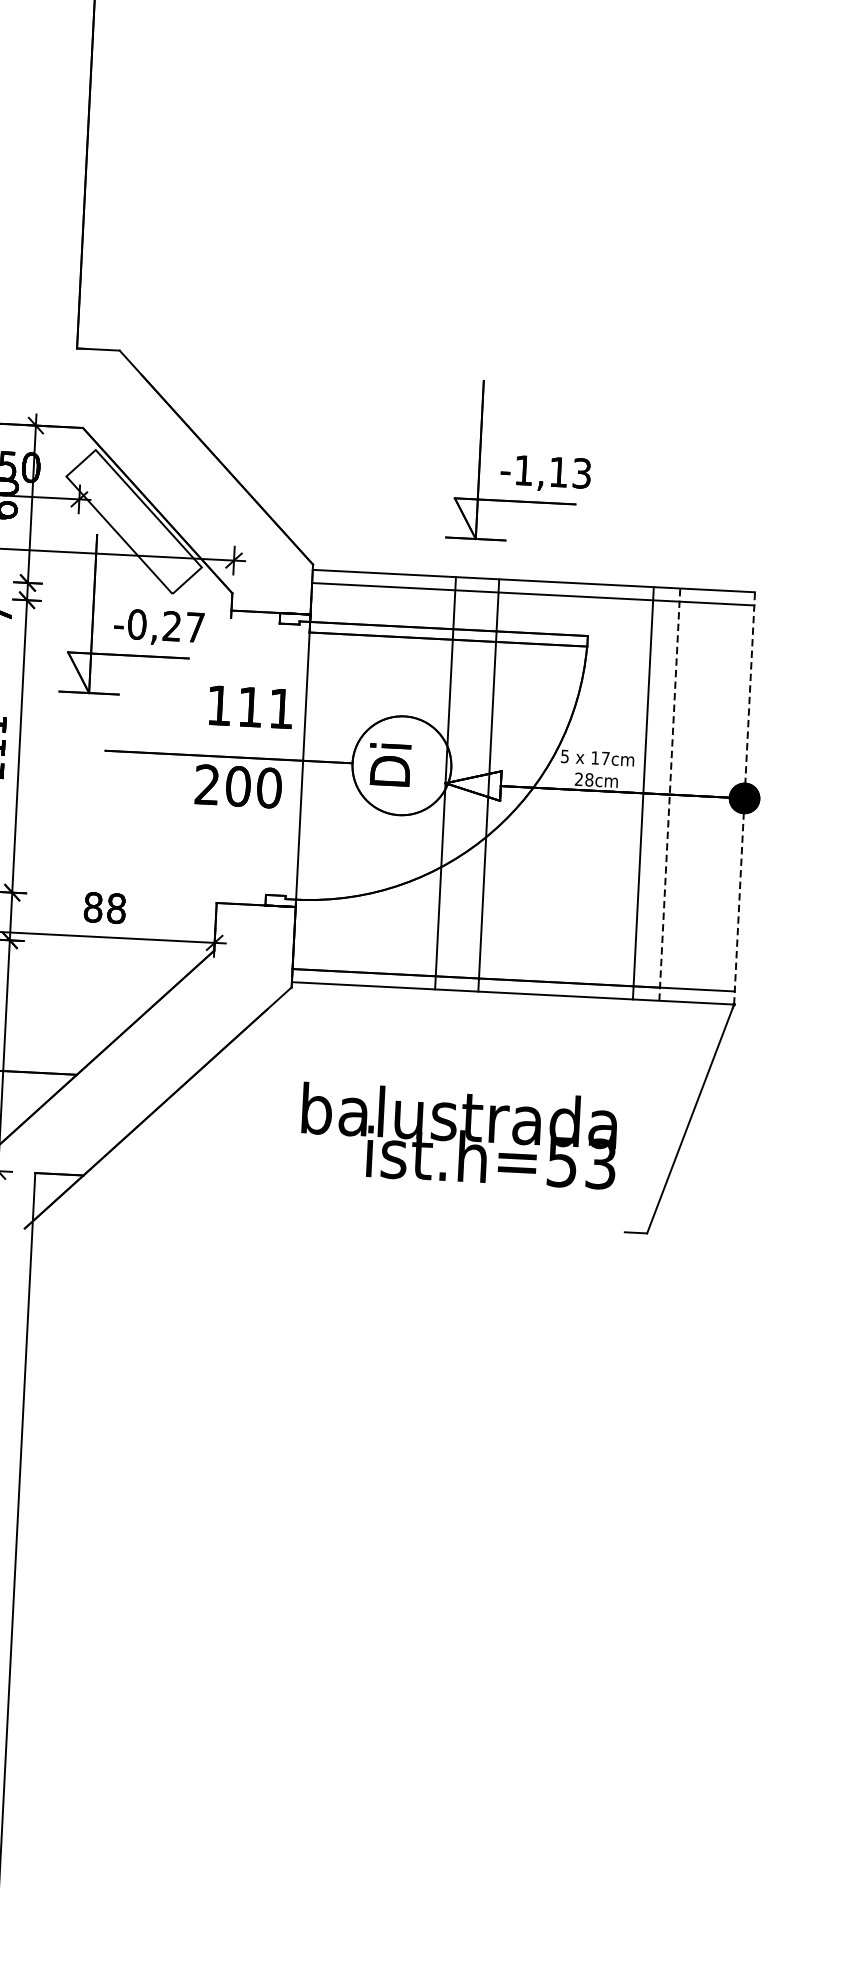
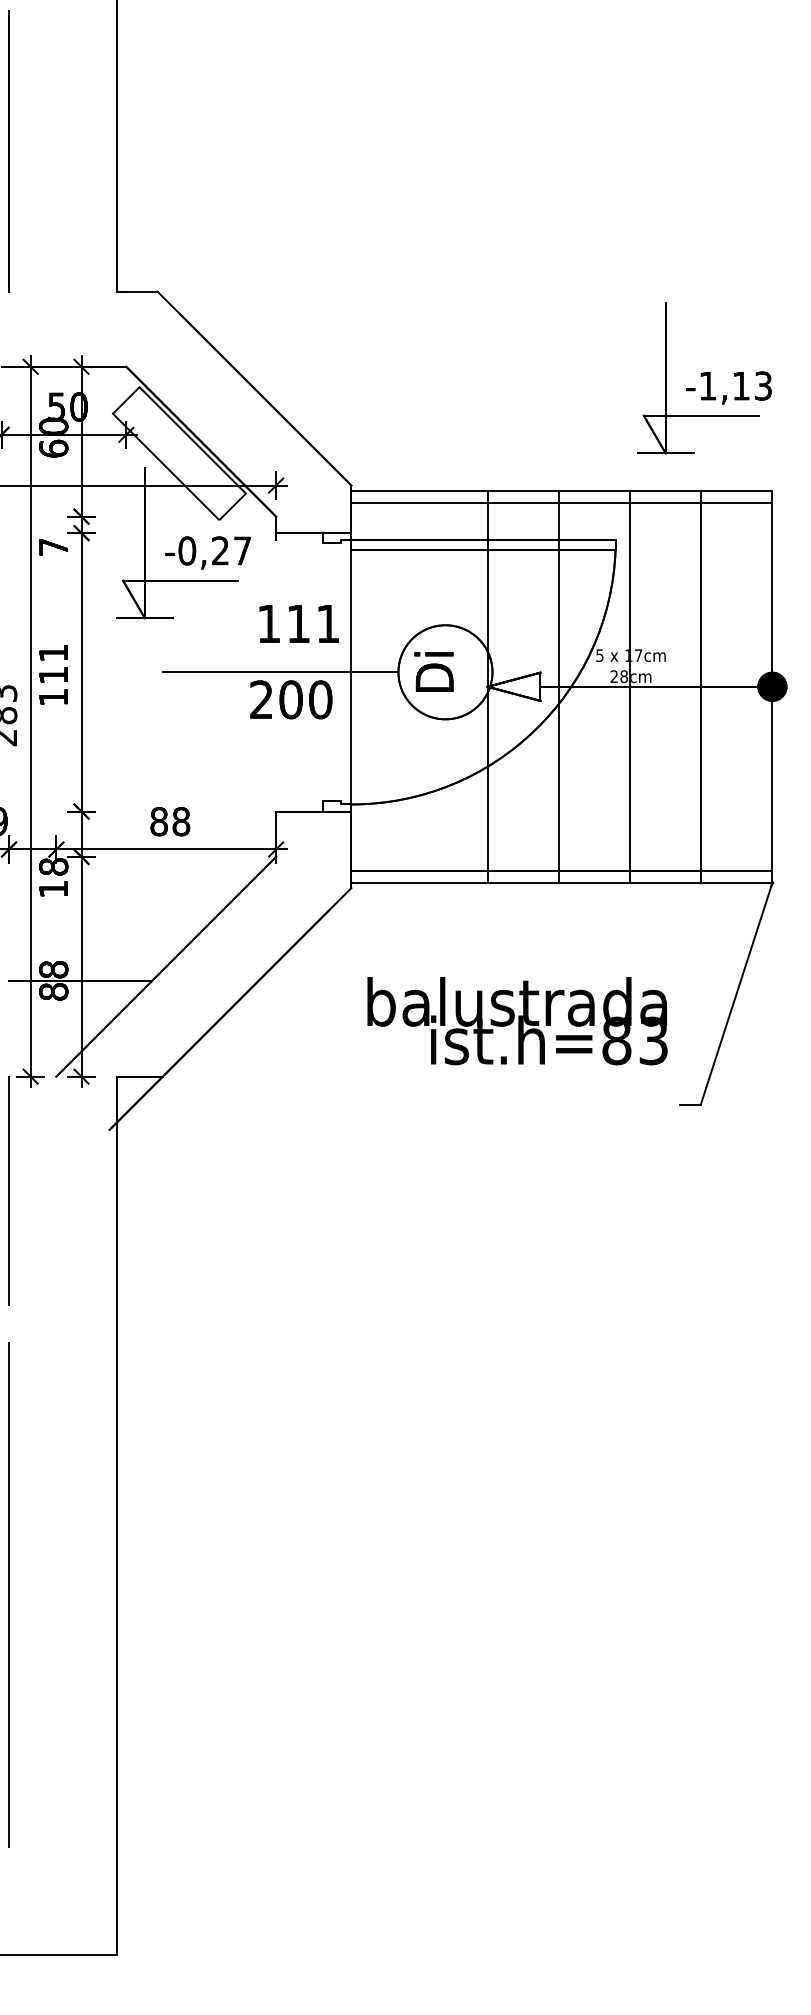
part: (520, 462) -> (704, 378), moved
line: (488, 785) -> (558, 686), moved
line: (643, 793) -> (630, 686), moved
line: (670, 794) -> (701, 686), dashed -> solid
line: (744, 798) -> (772, 686), dashed -> solid
text: (561, 1161) -> (616, 1040), h=53 -> h=83

